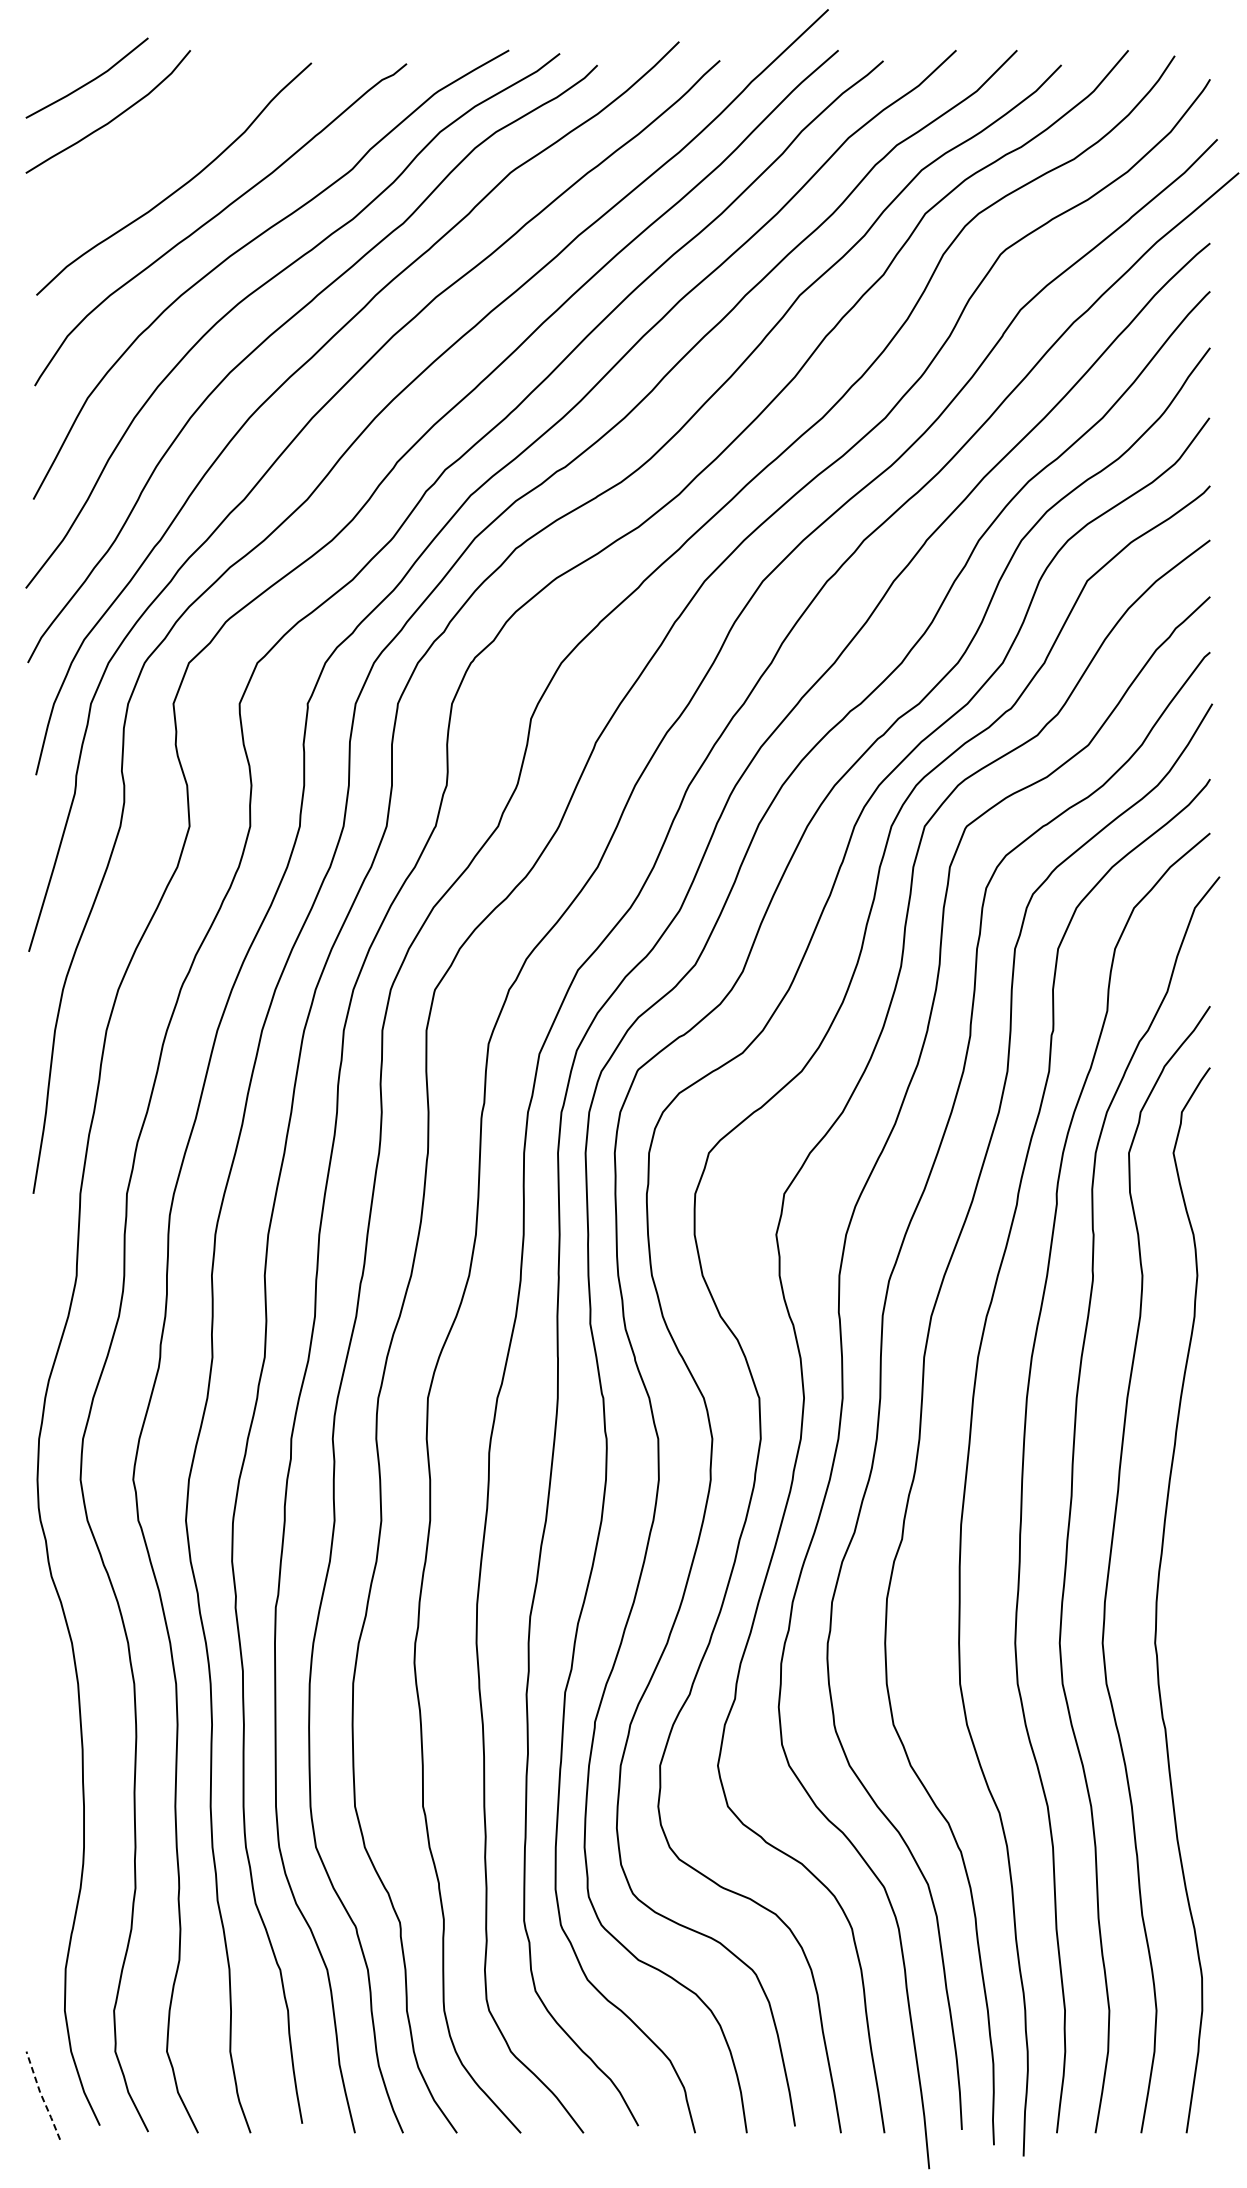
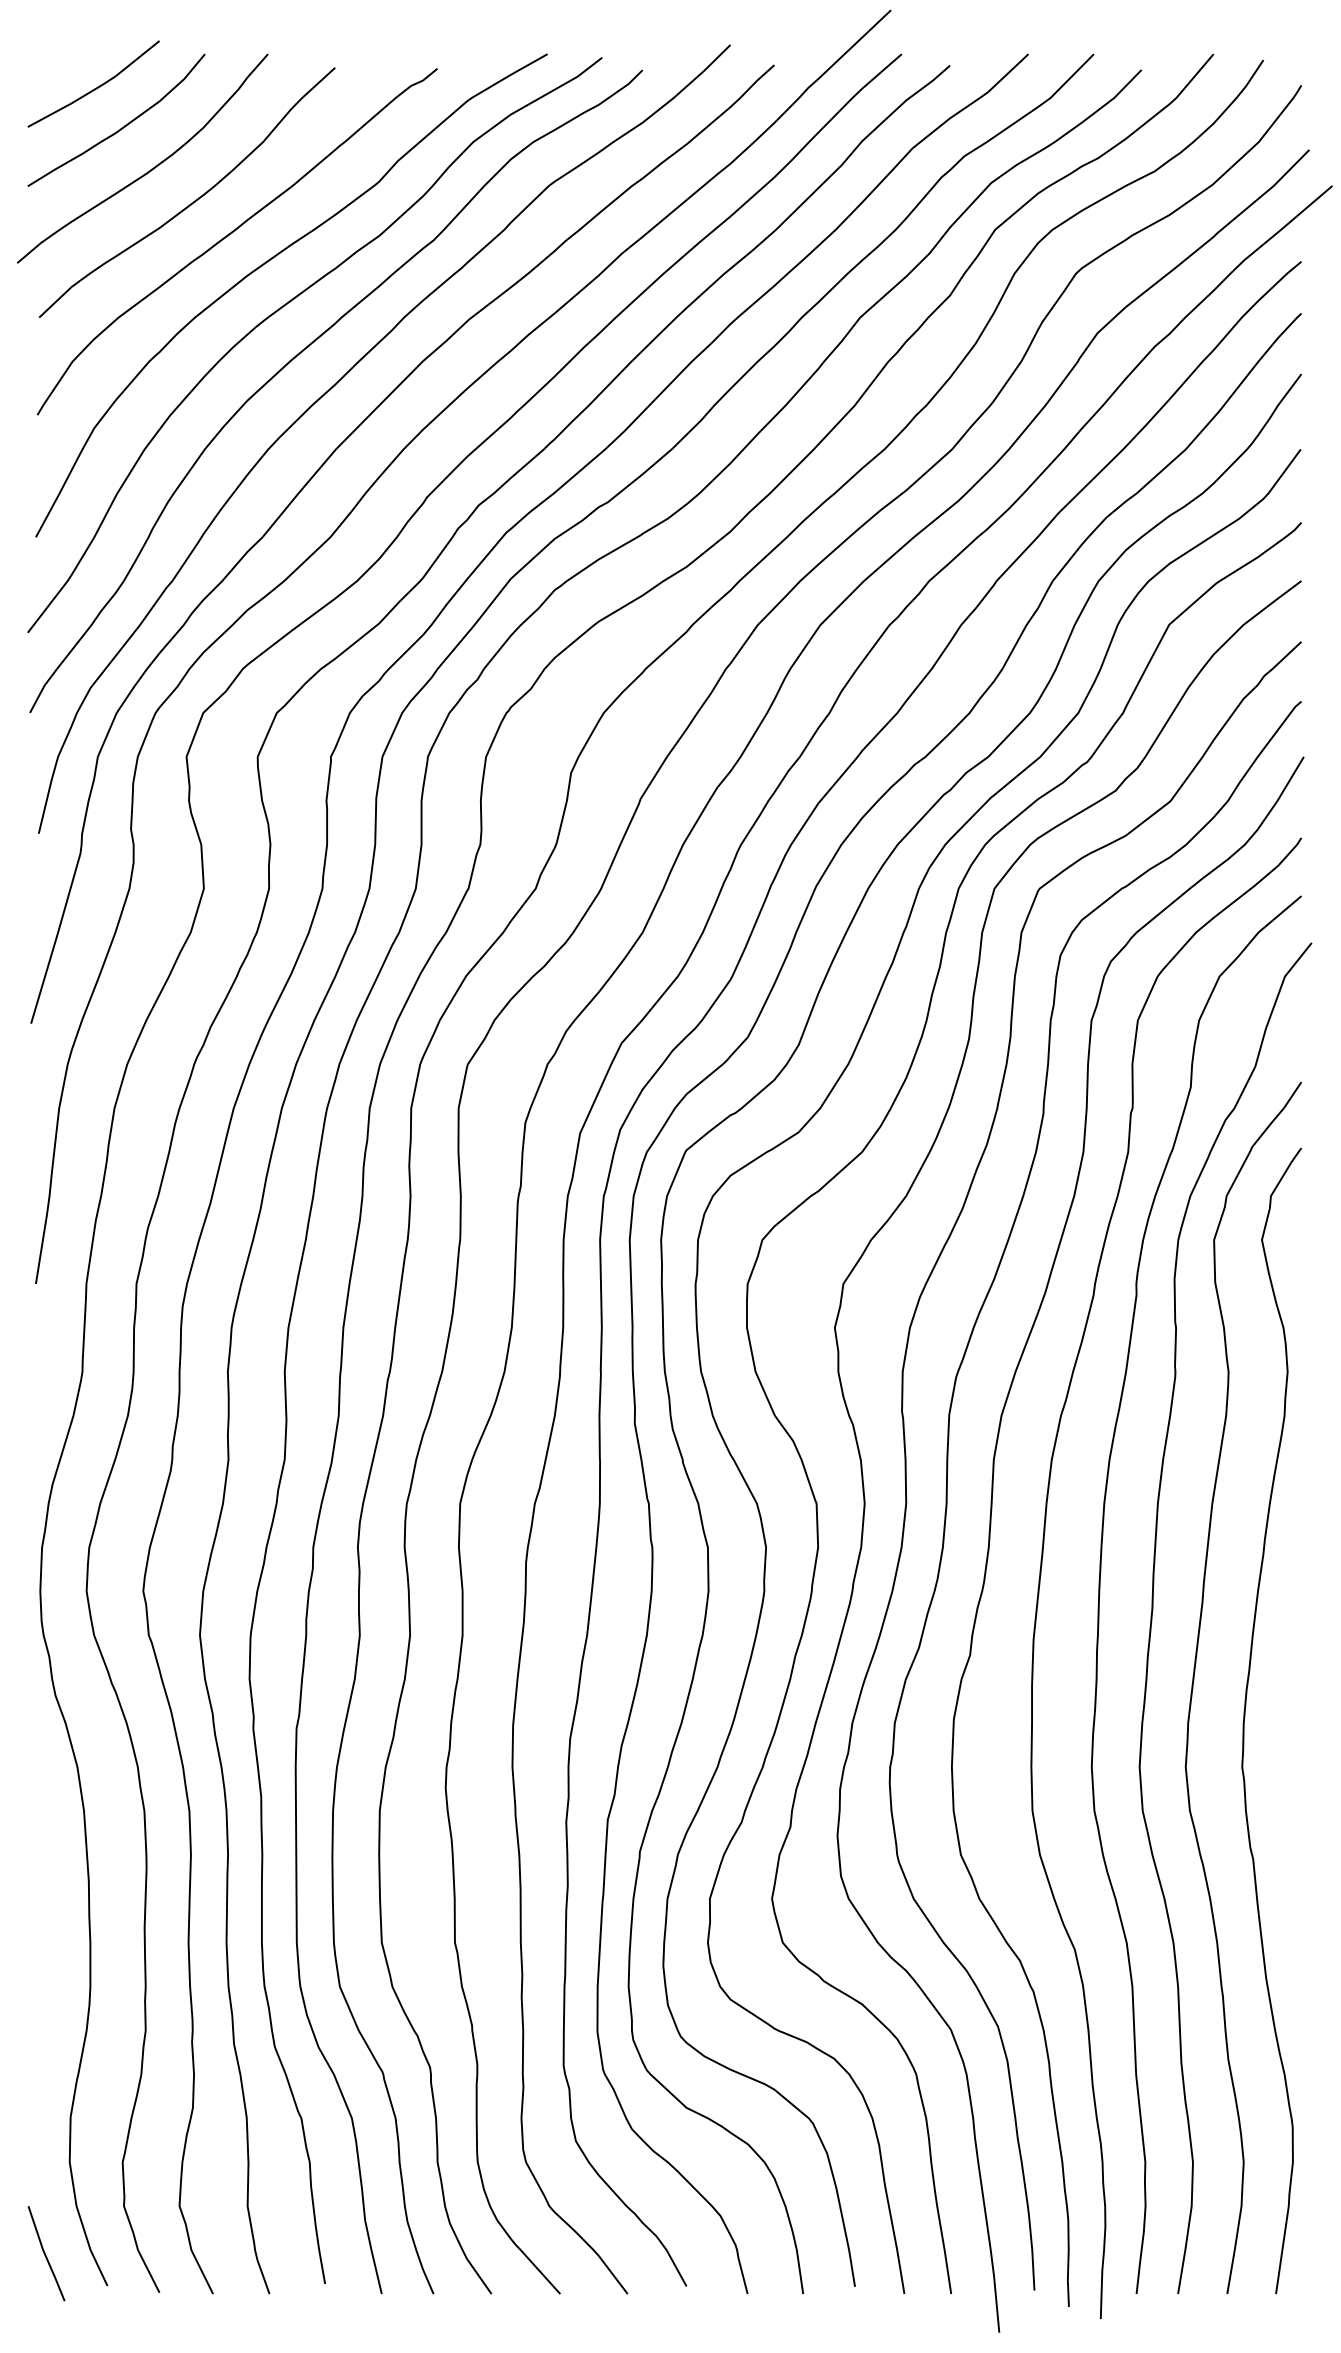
curve: (140, 156) -> (151, 168), added
line: (41, 2095) -> (44, 2253), dashed -> solid

